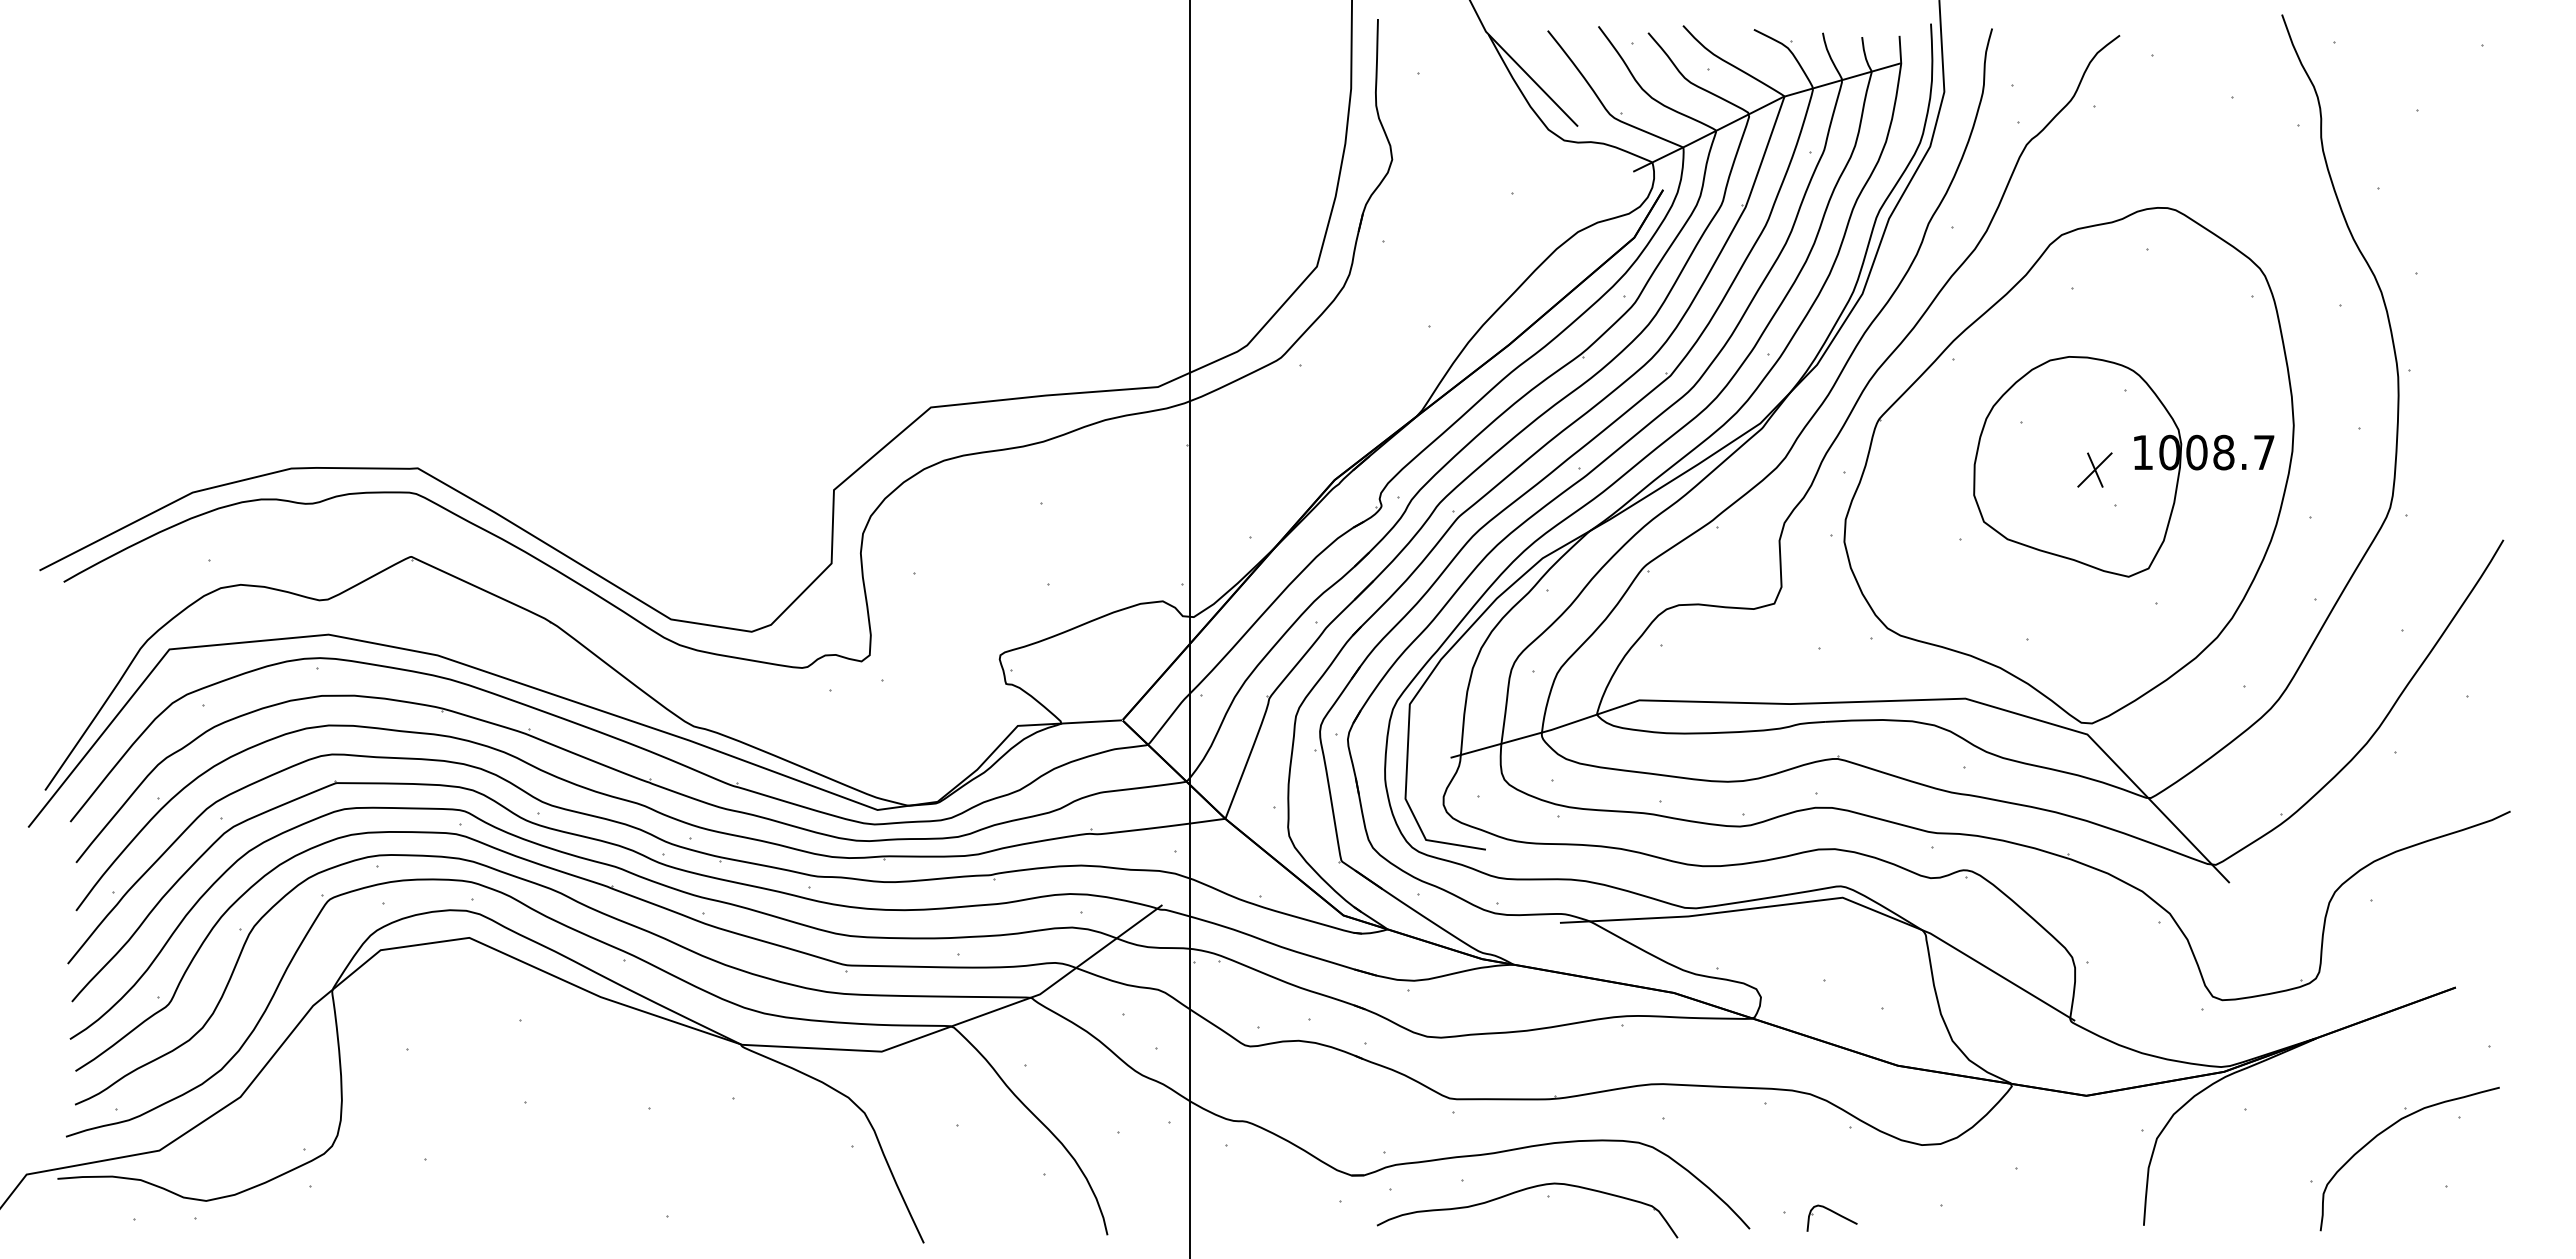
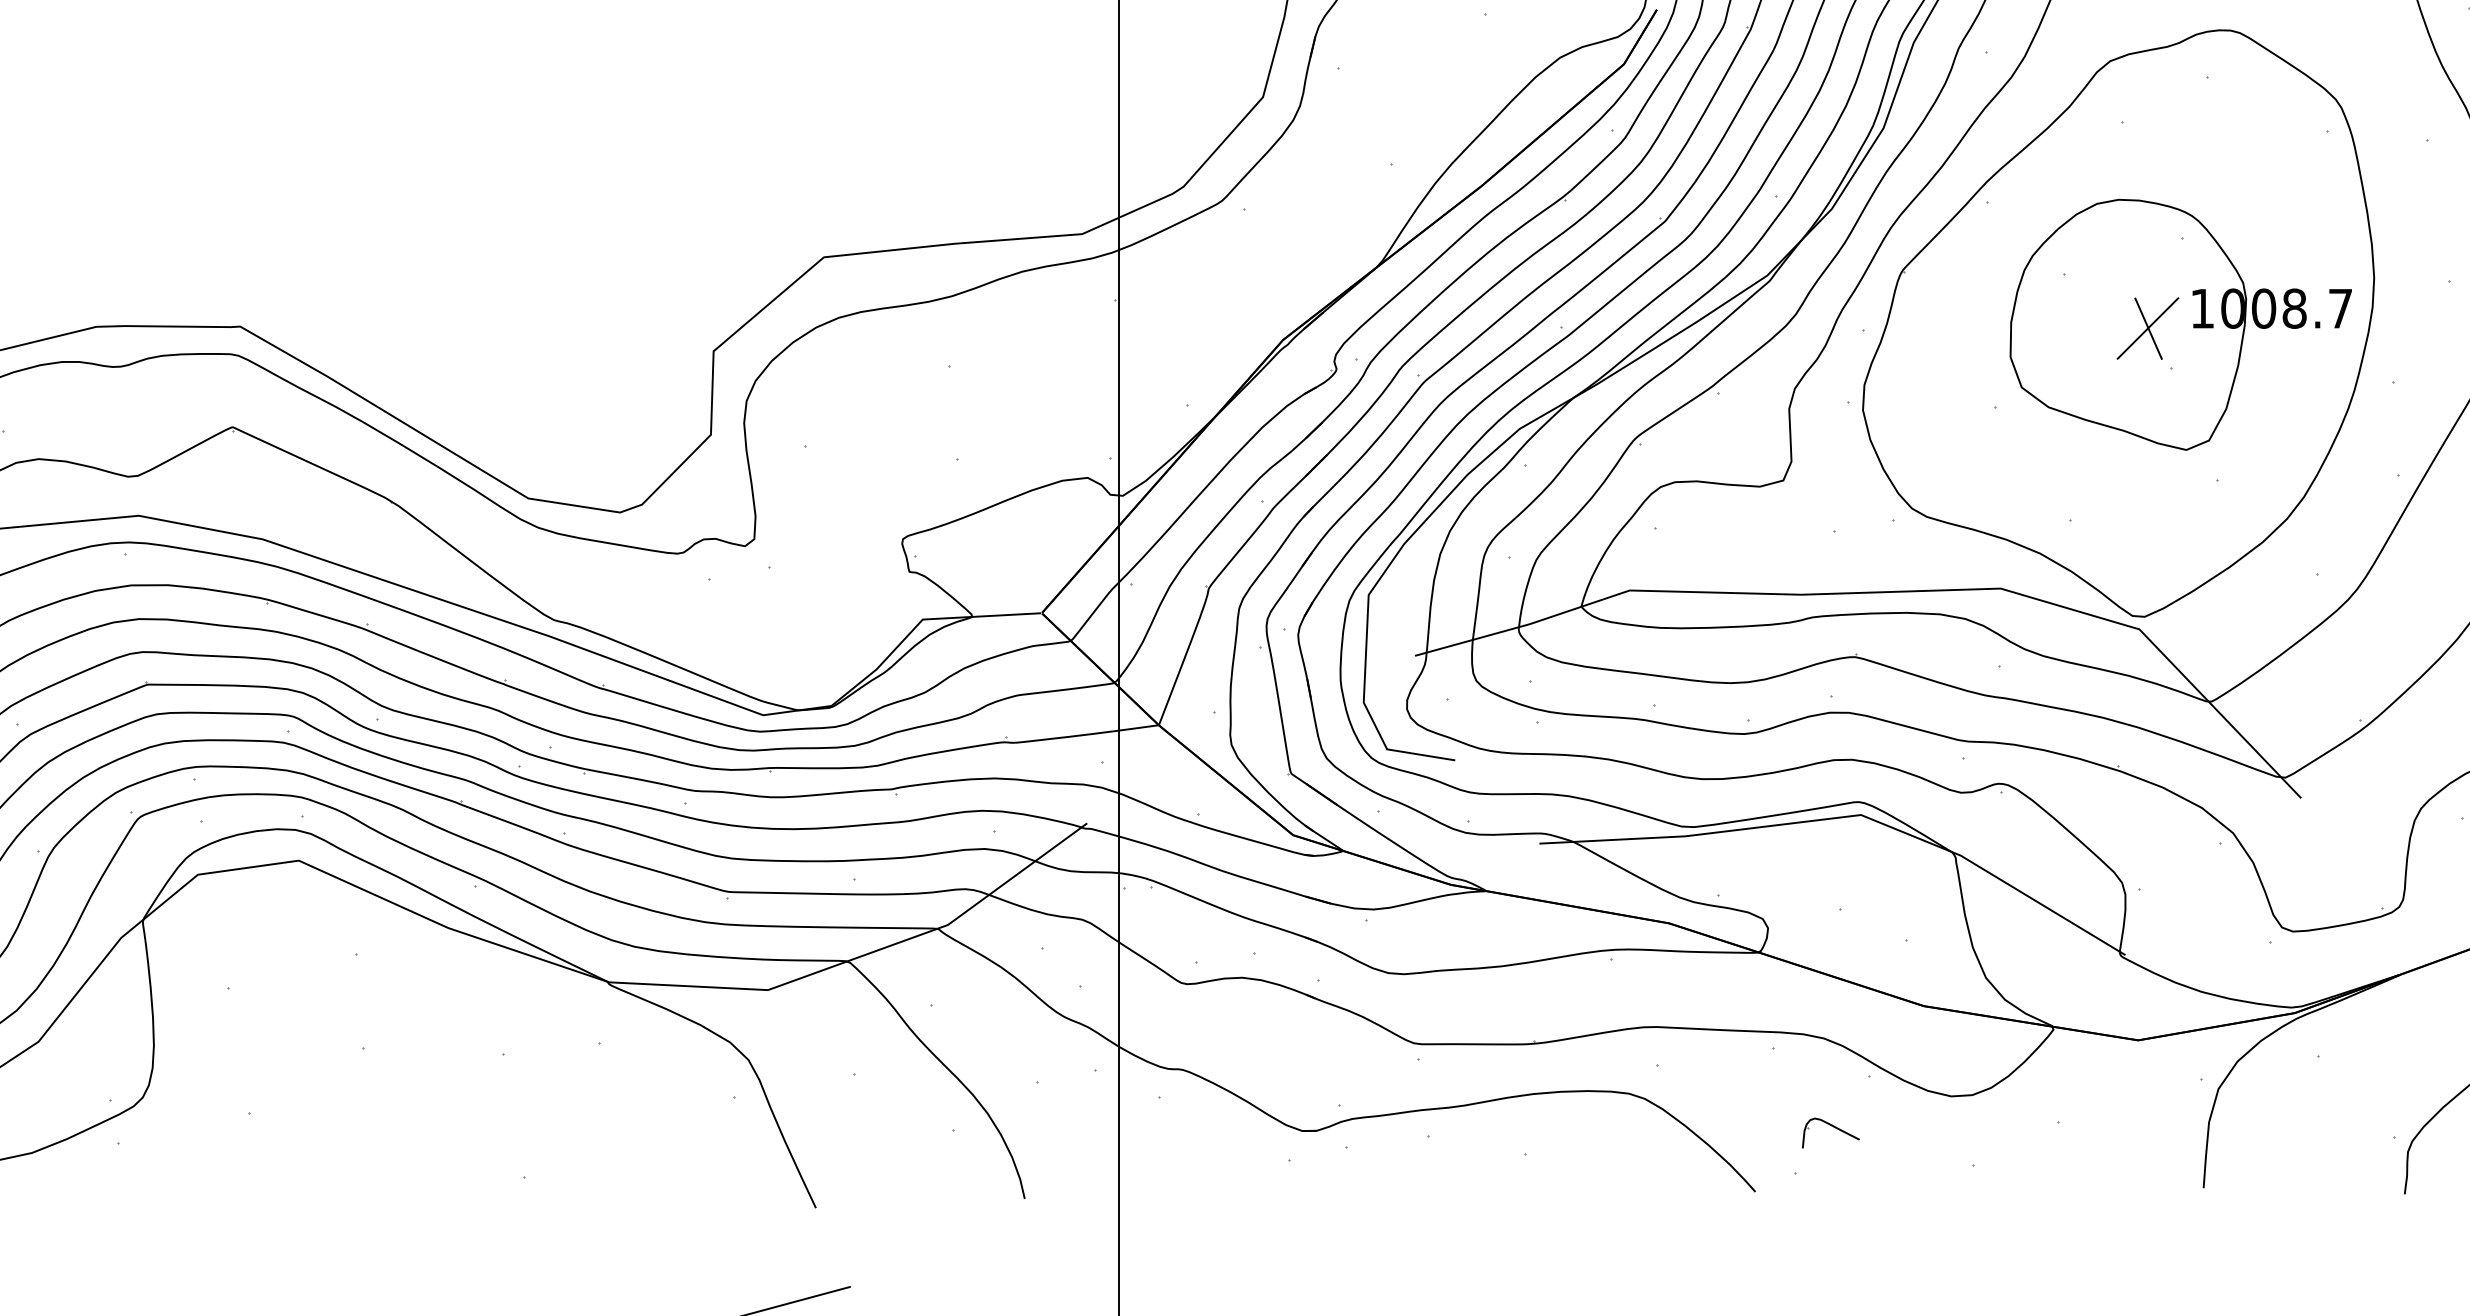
part: (2094, 469) -> (2147, 327), size x1.6
part: (1521, 1191) -> (1495, 1149), removed
part: (1831, 1217) -> (1830, 1132), moved

